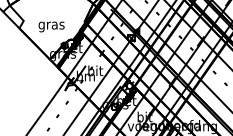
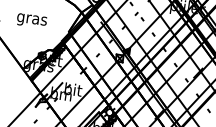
text: (51, 26) -> (31, 20), moved

